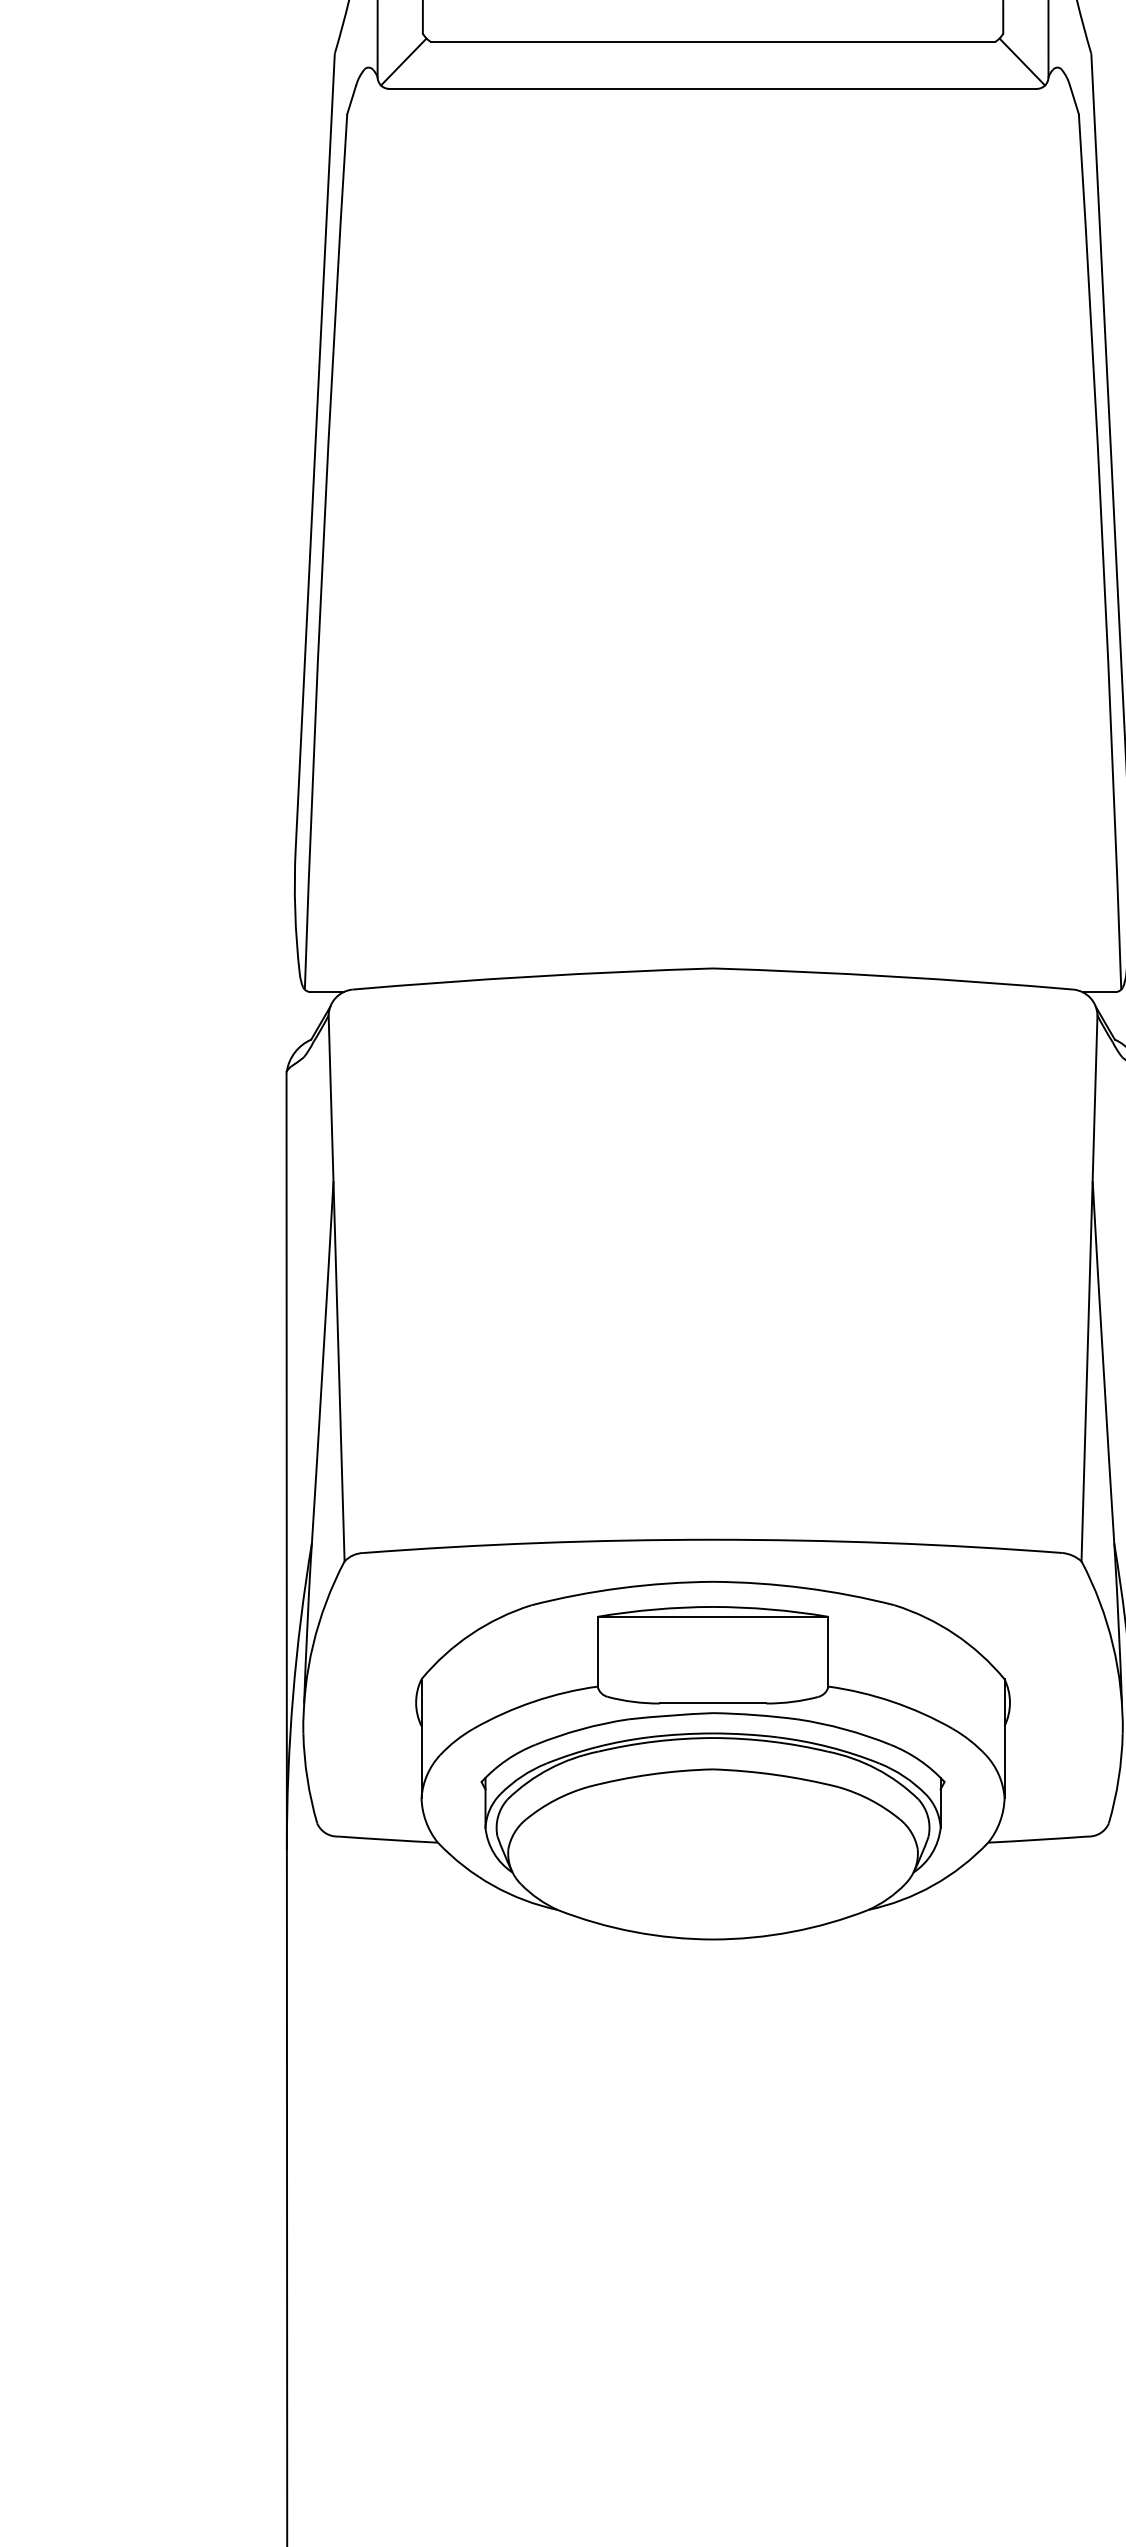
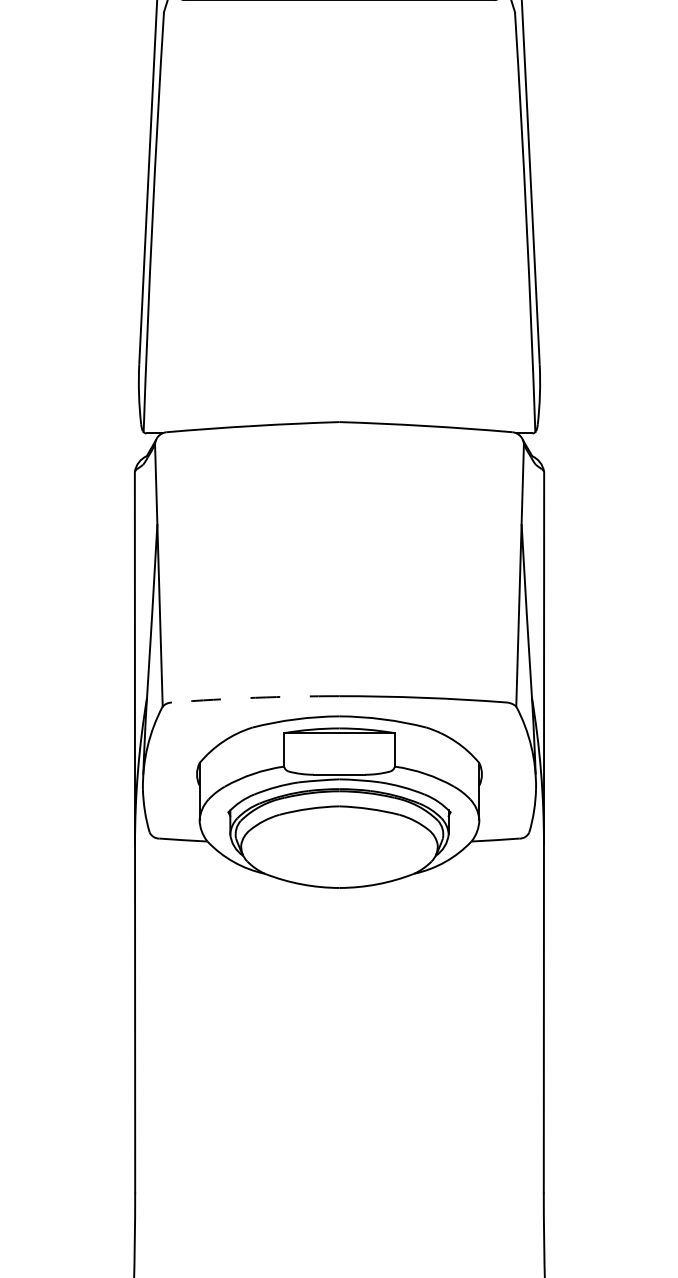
arc: (537, 1542) -> (255, 697), solid -> dashed

